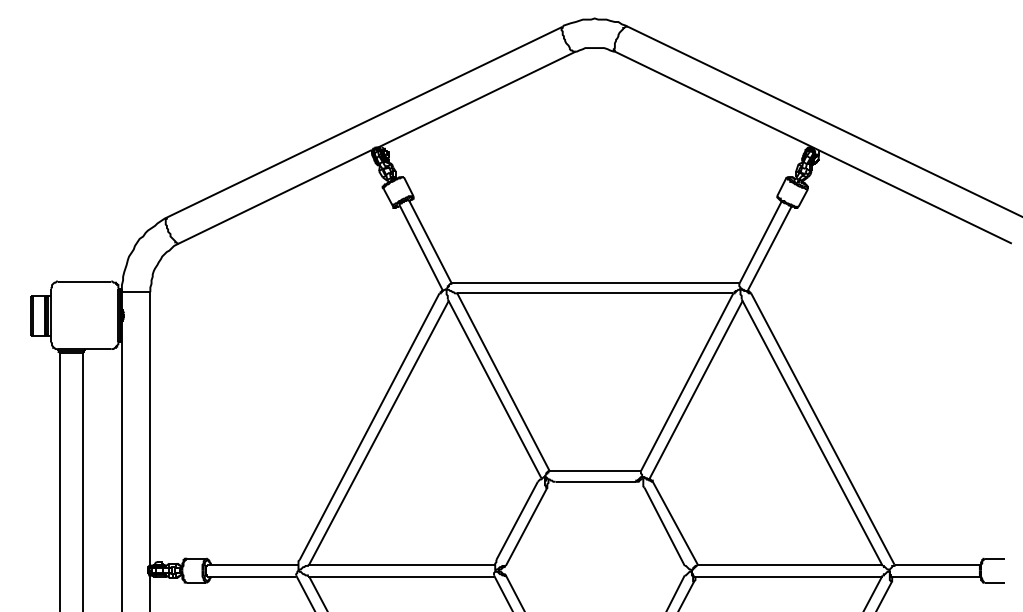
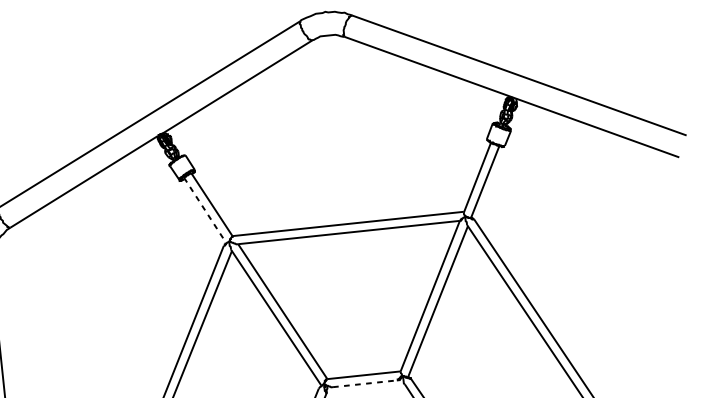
line: (421, 248) -> (205, 211), solid -> dashed
line: (596, 481) -> (365, 383), solid -> dashed

